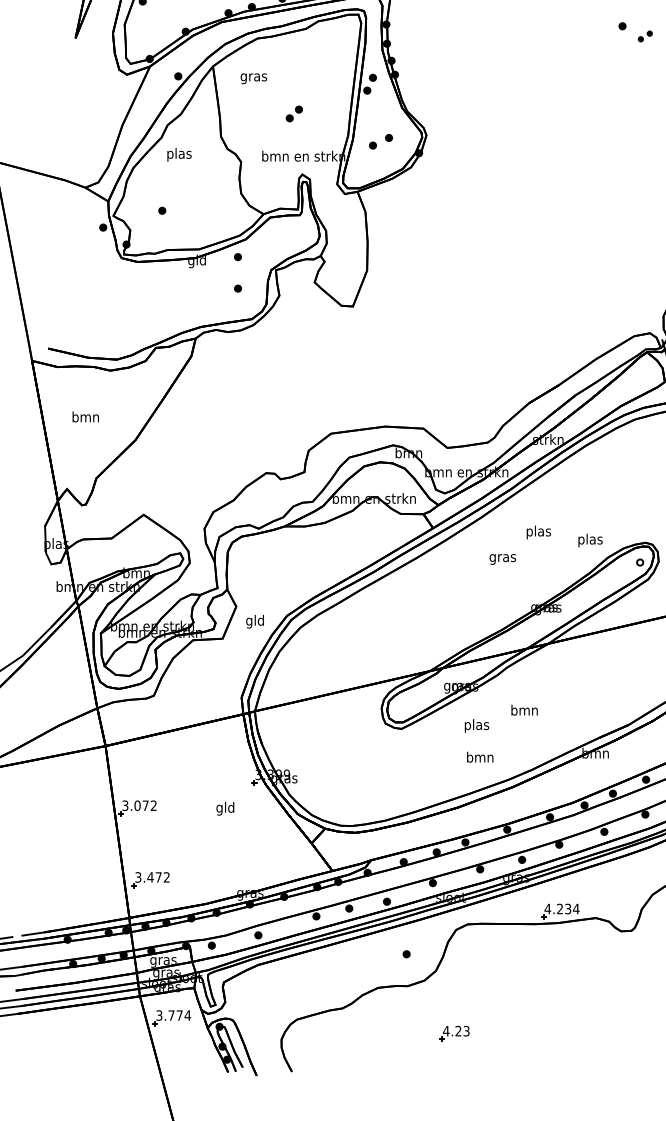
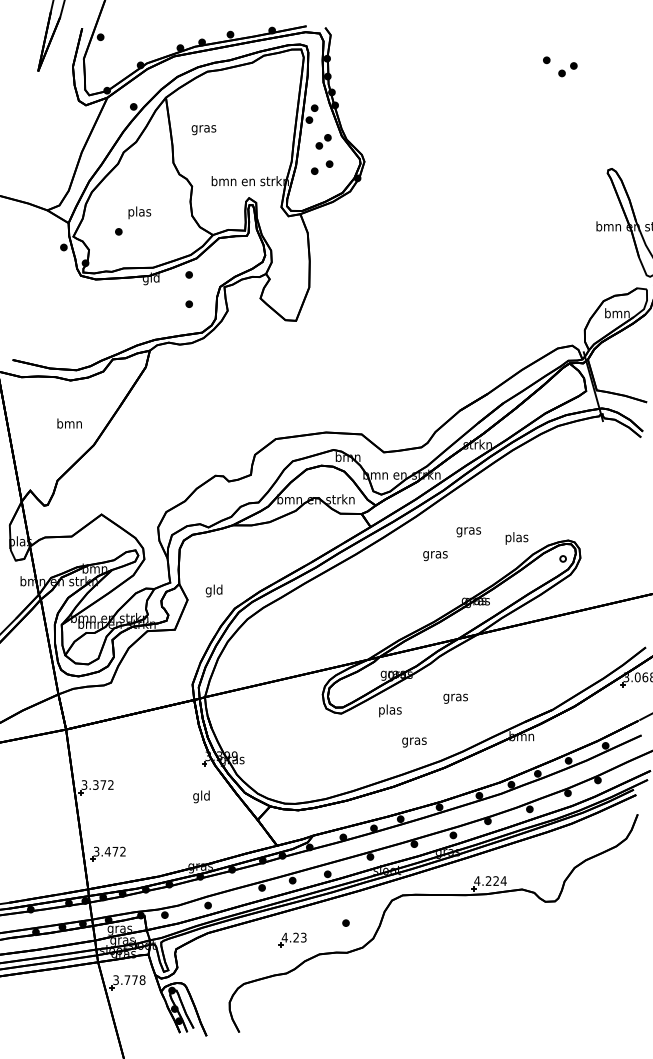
part: (644, 36) -> (567, 69), size x1.43
text: (253, 79) -> (203, 130), moved
part: (294, 113) -> (323, 141), moved
text: (179, 154) -> (139, 212), moved
text: (85, 416) -> (69, 423), moved
text: (538, 531) -> (468, 530), plas -> gras
text: (254, 621) -> (213, 590), moved
text: (524, 711) -> (455, 697), bmn -> gras
text: (477, 725) -> (390, 710), moved
text: (480, 757) -> (414, 740), bmn -> gras
text: (137, 805) -> (95, 784), 3.072 -> 3.372
text: (225, 808) -> (201, 796), moved
text: (567, 908) -> (495, 880), 4.234 -> 4.224
text: (187, 1015) -> (142, 980), 3.774 -> 3.778
part: (454, 1033) -> (292, 939), moved

